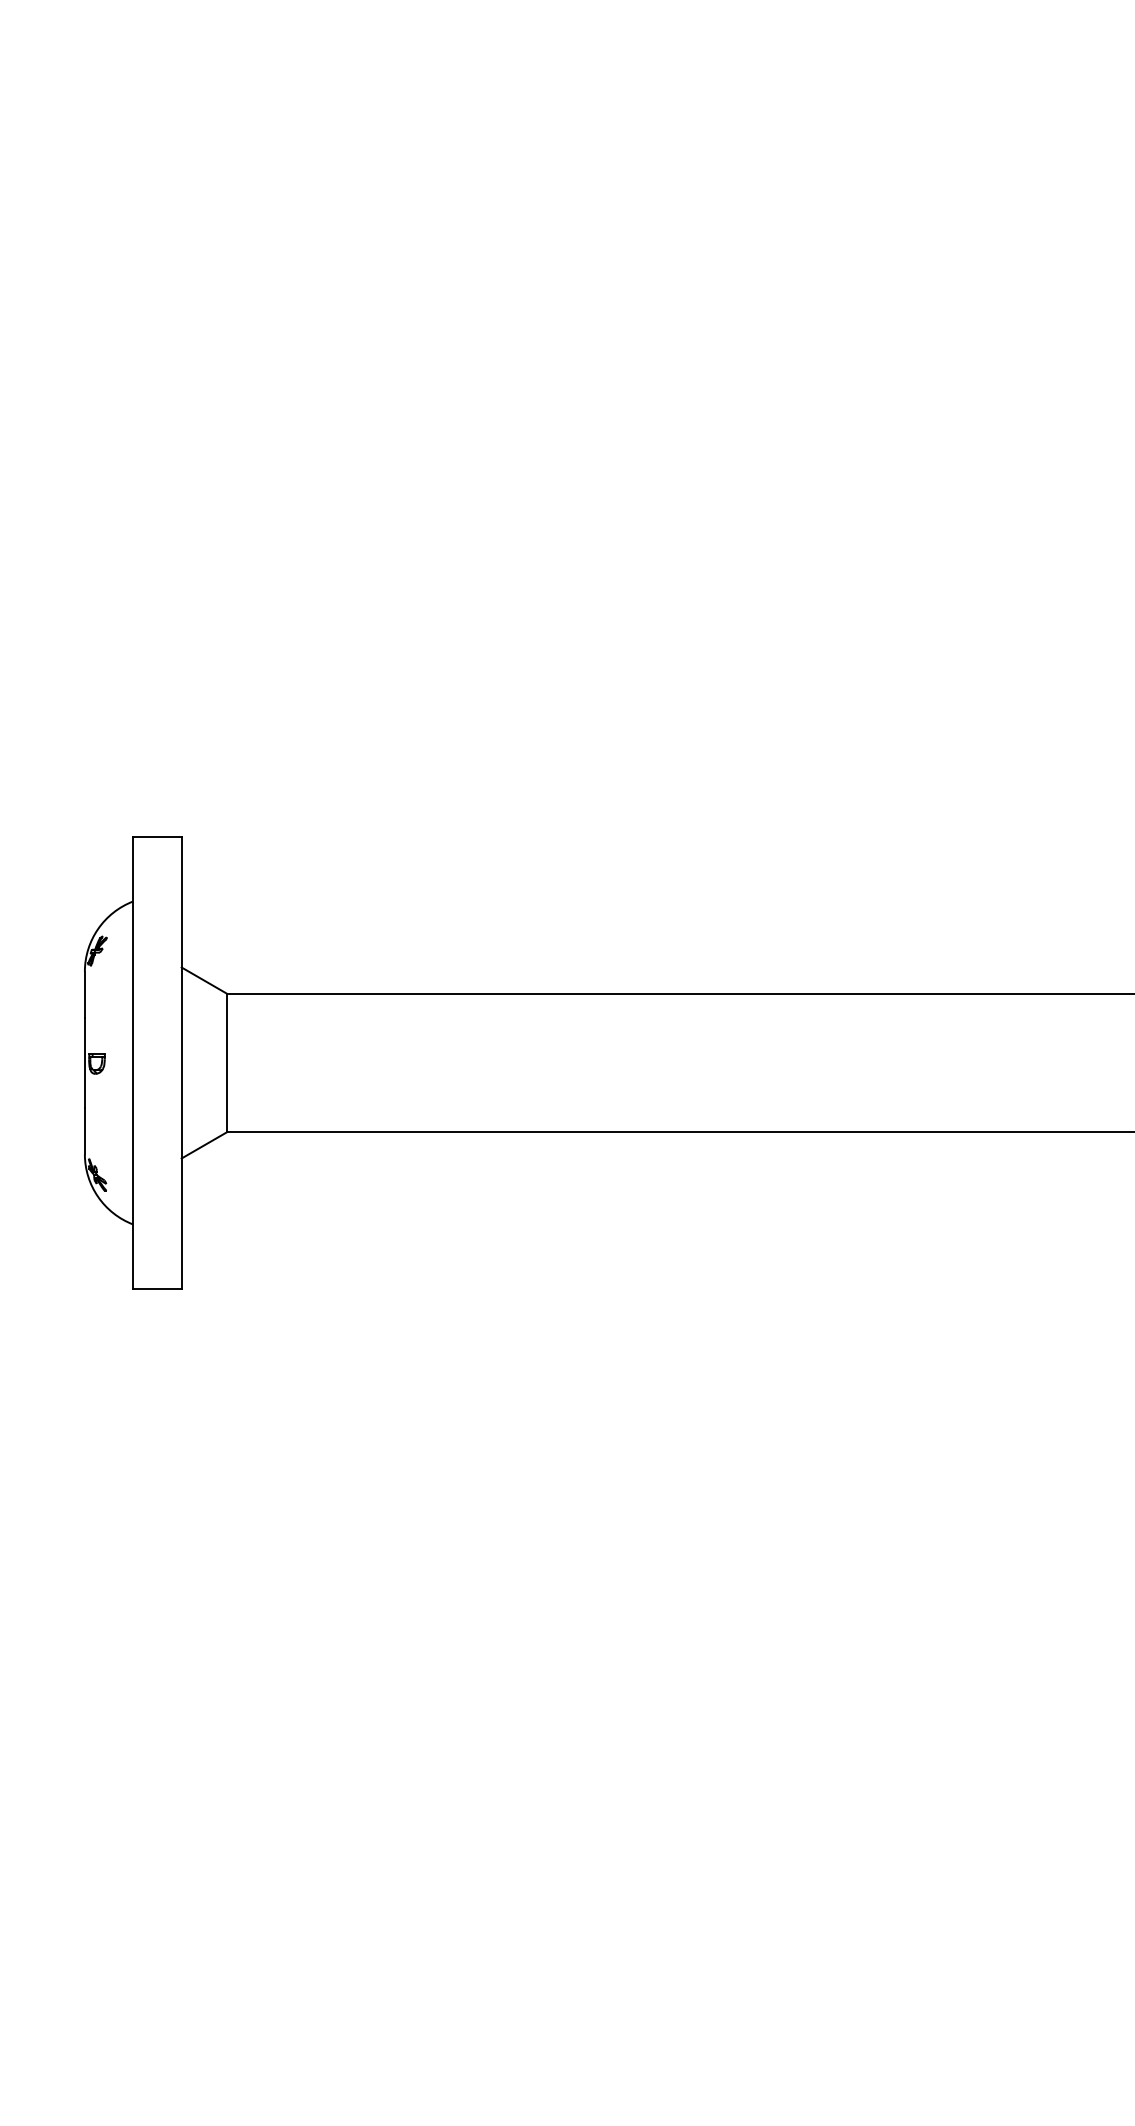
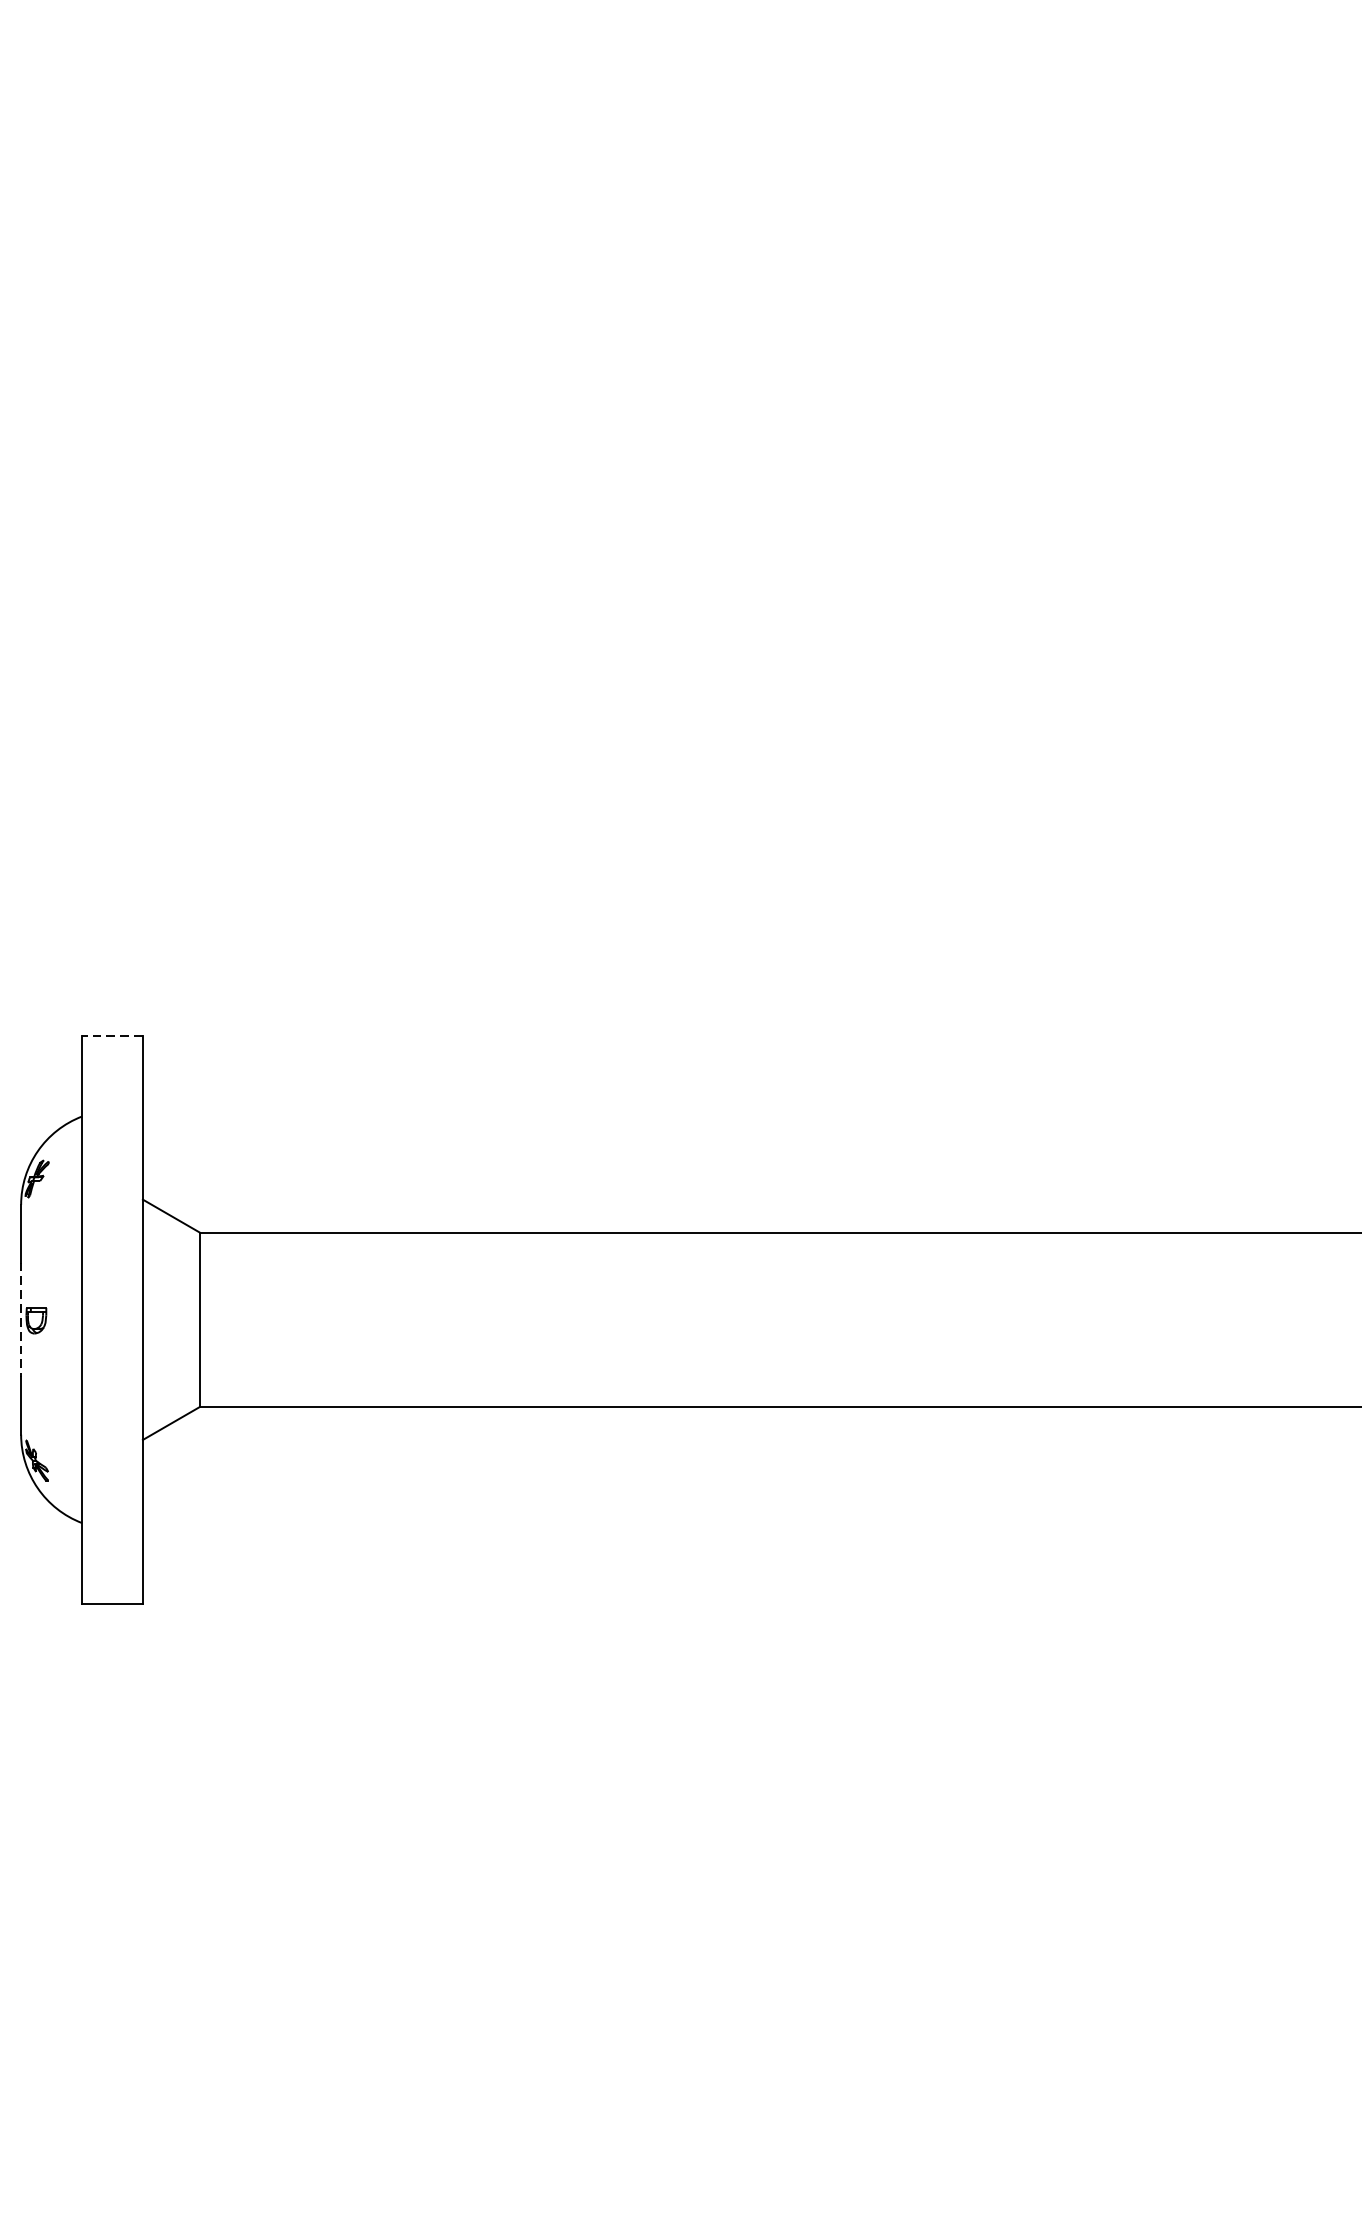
line: (156, 837) -> (111, 1036), solid -> dashed
line: (84, 1063) -> (20, 1320), solid -> dashed

